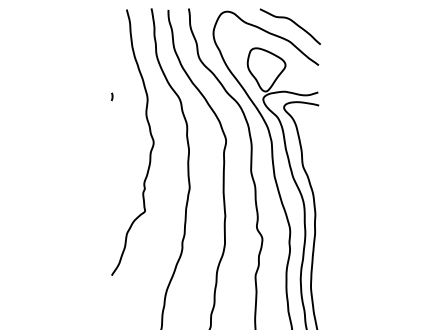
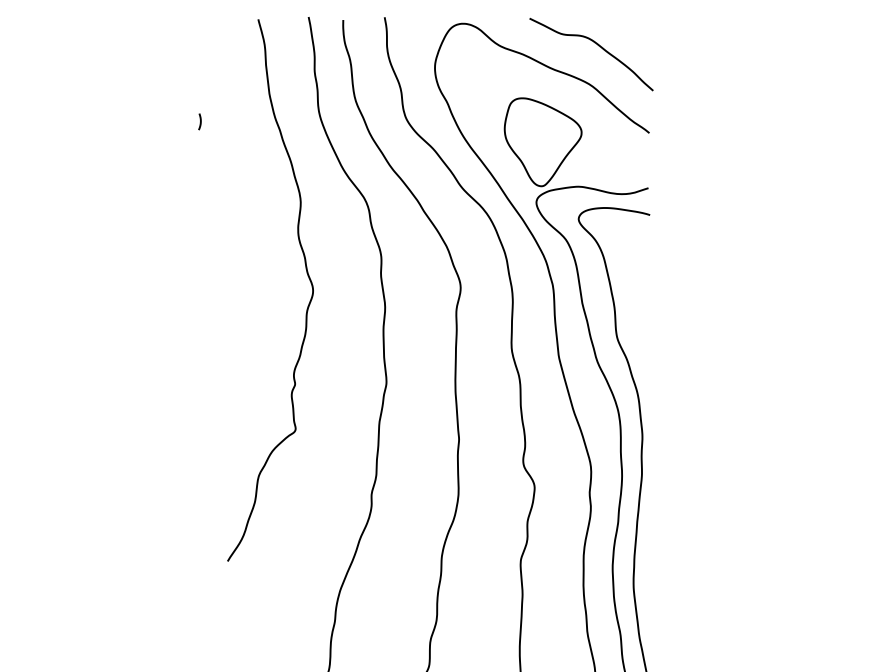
curve: (112, 96) -> (200, 121), moved

